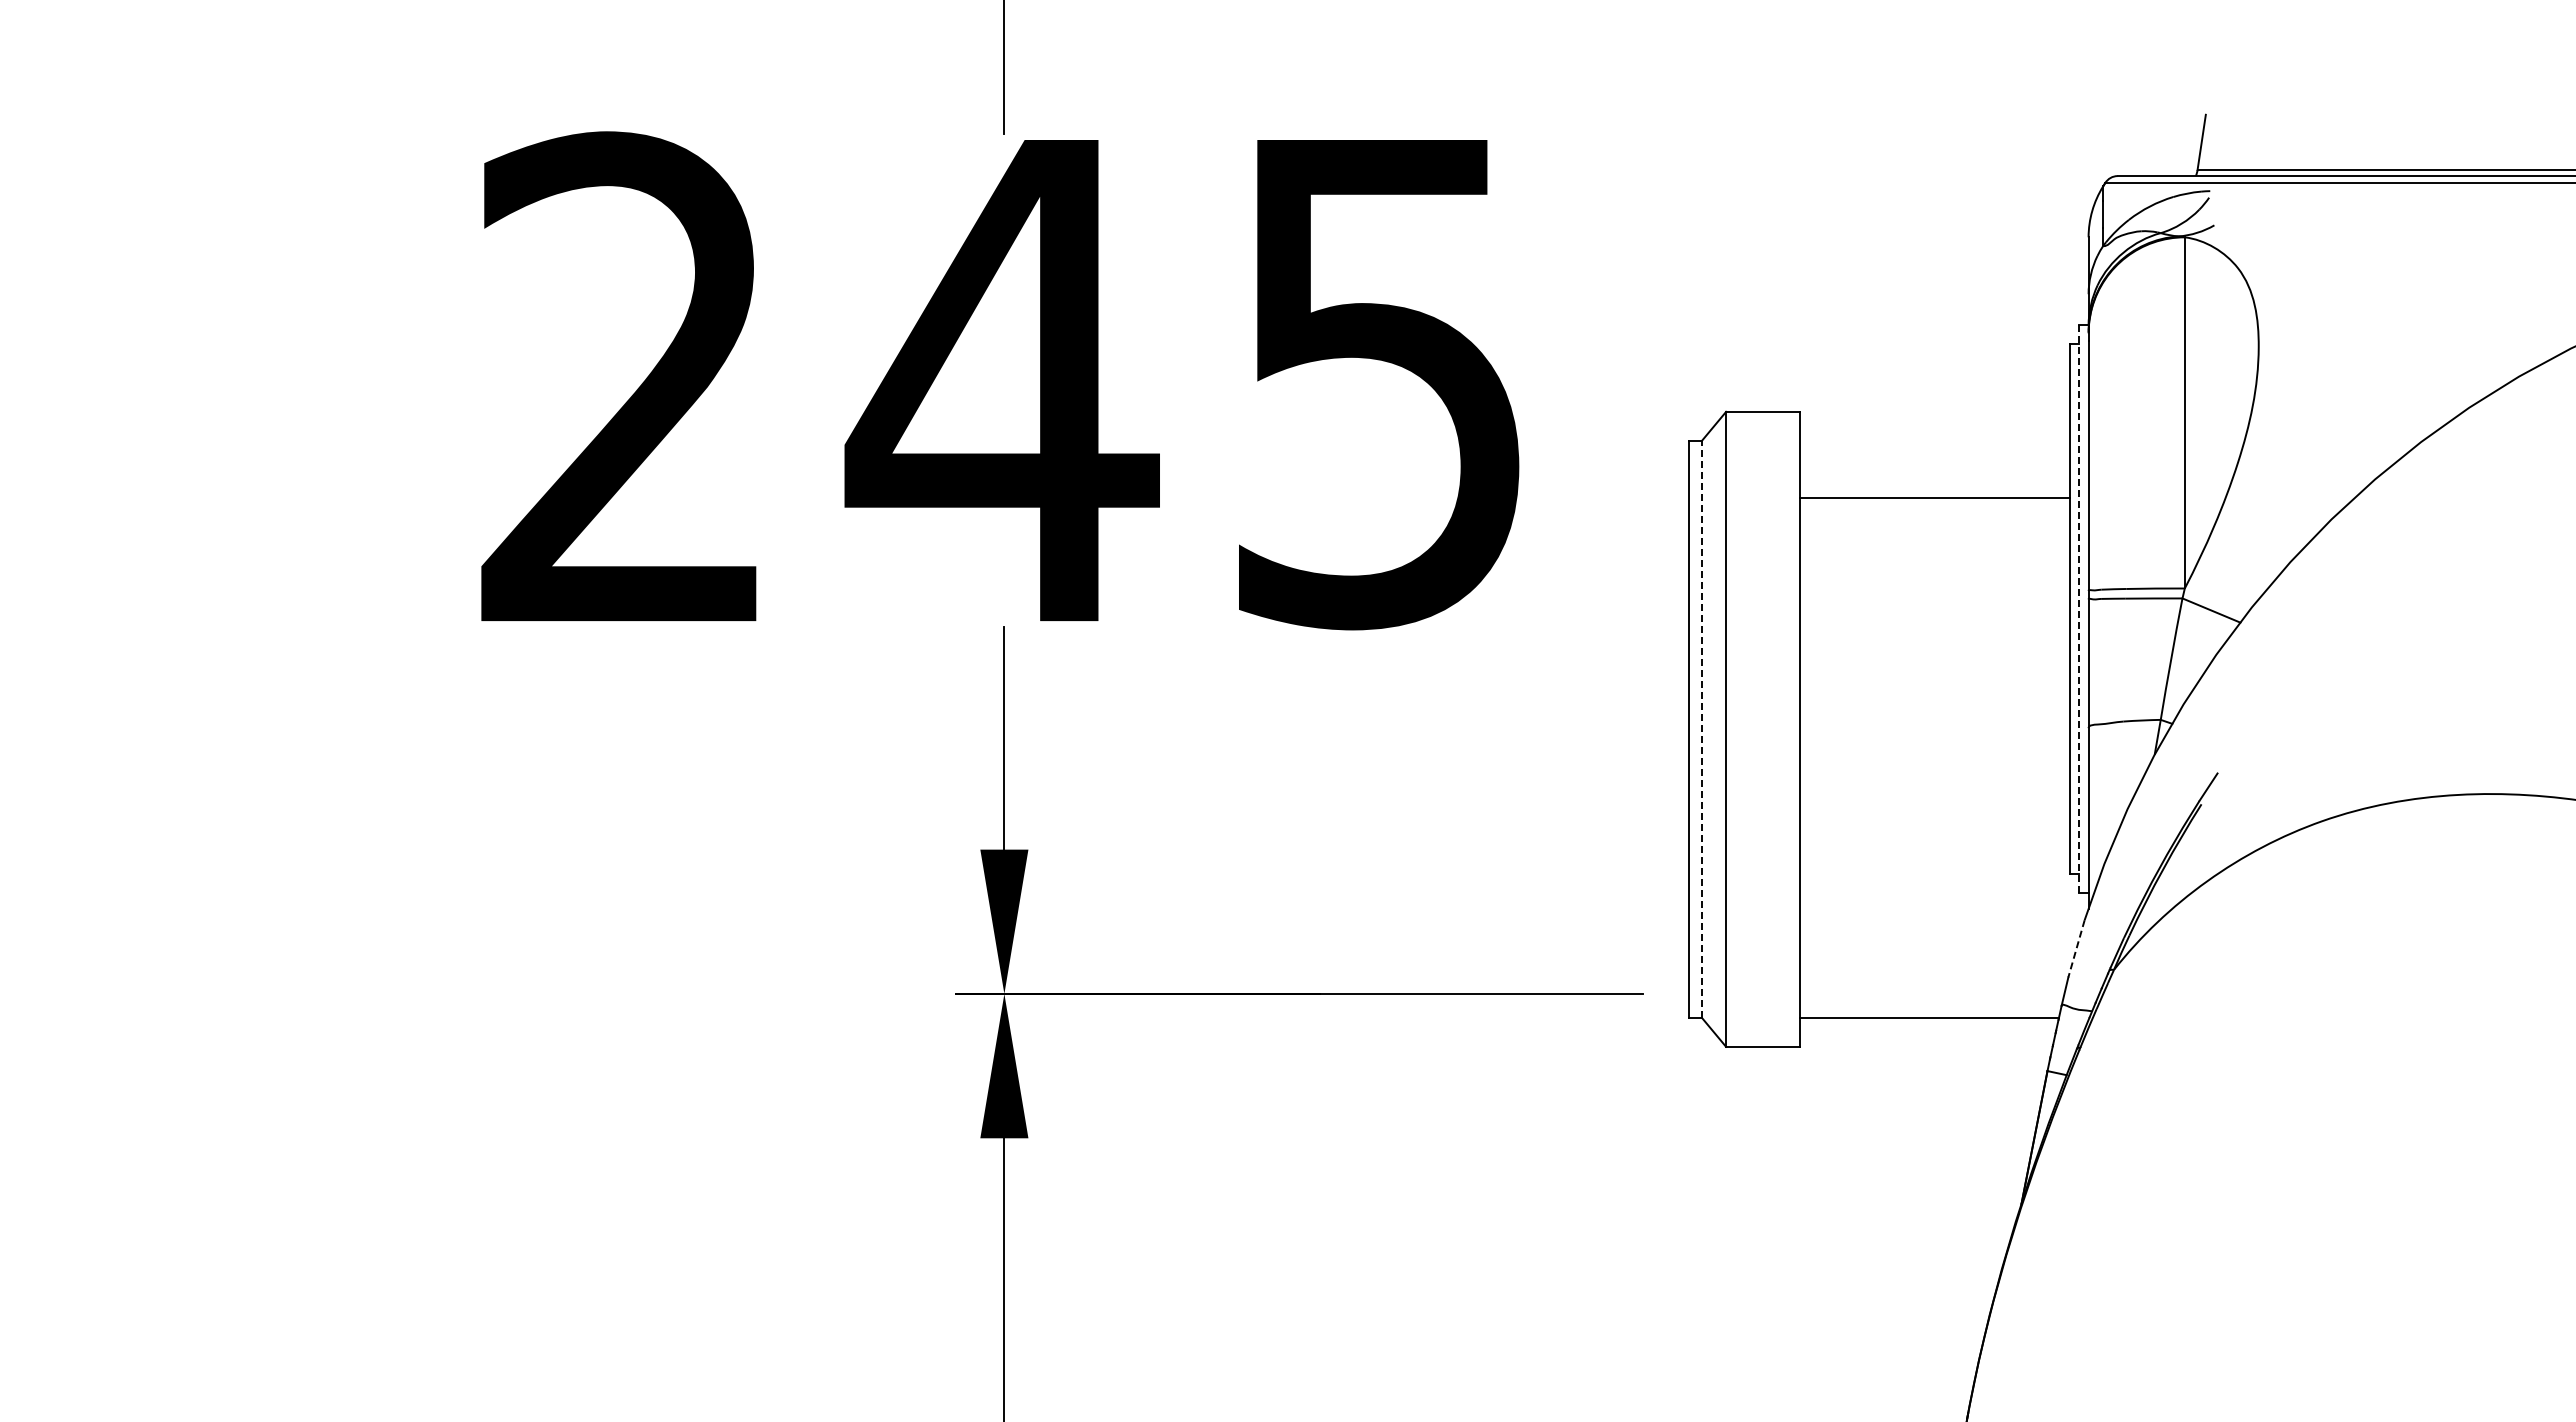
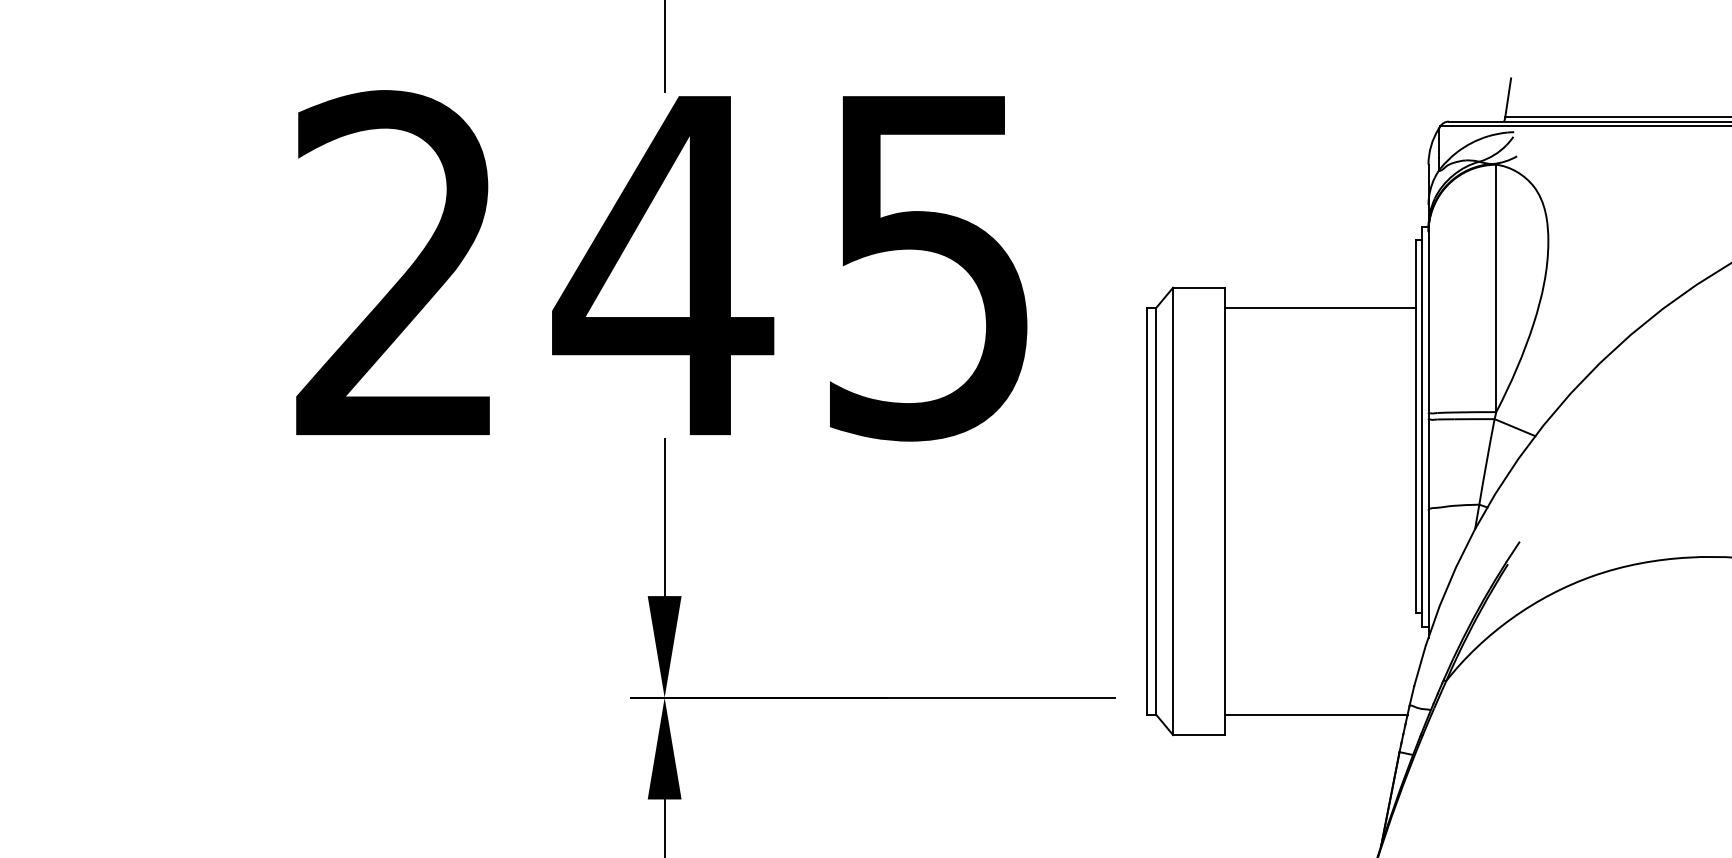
line: (1934, 497) -> (1319, 307), moved
line: (2078, 609) -> (1421, 426), dashed -> solid
line: (1702, 729) -> (1156, 511), dashed -> solid
line: (2076, 948) -> (1419, 665), dashed -> solid

